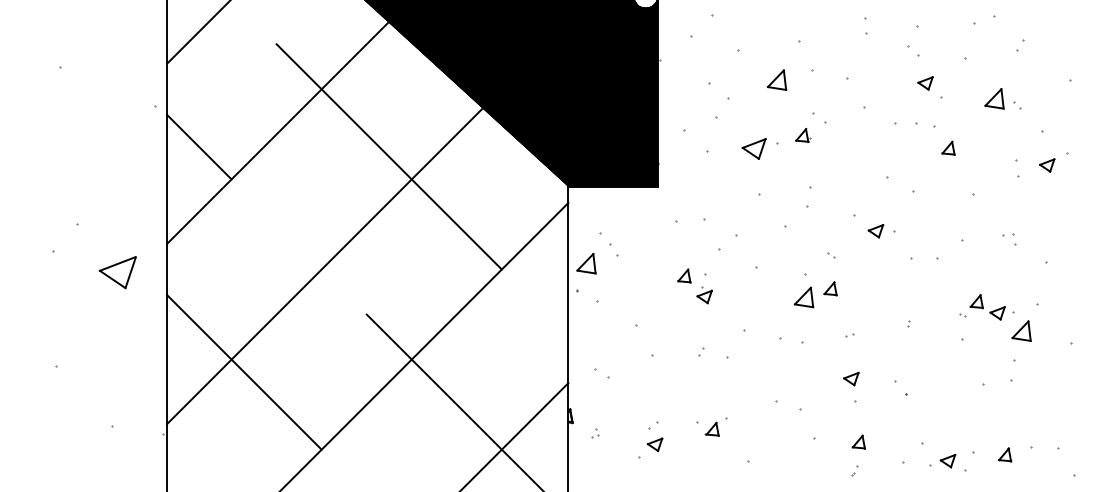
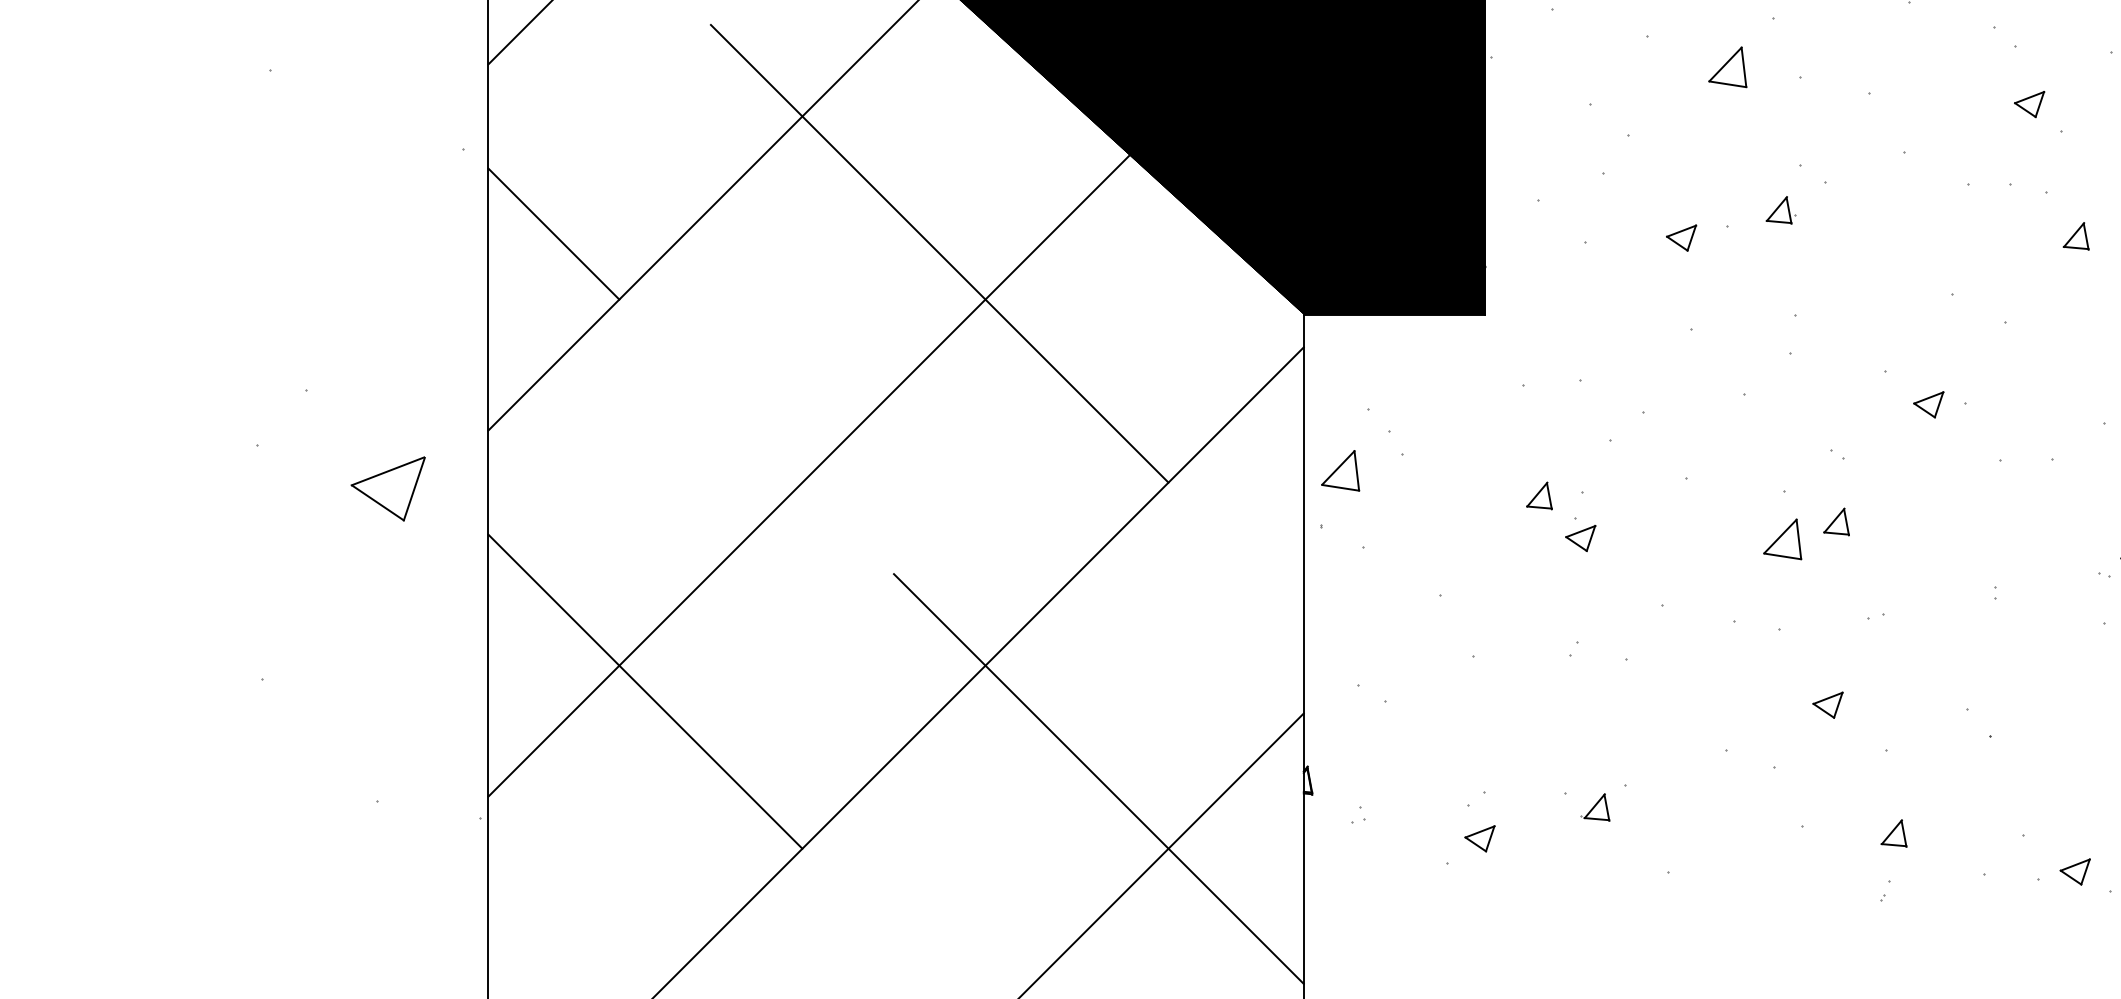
part: (777, 79) -> (1728, 66), moved
part: (754, 149) -> (1681, 238), size x0.62
part: (851, 378) -> (1828, 704), moved

